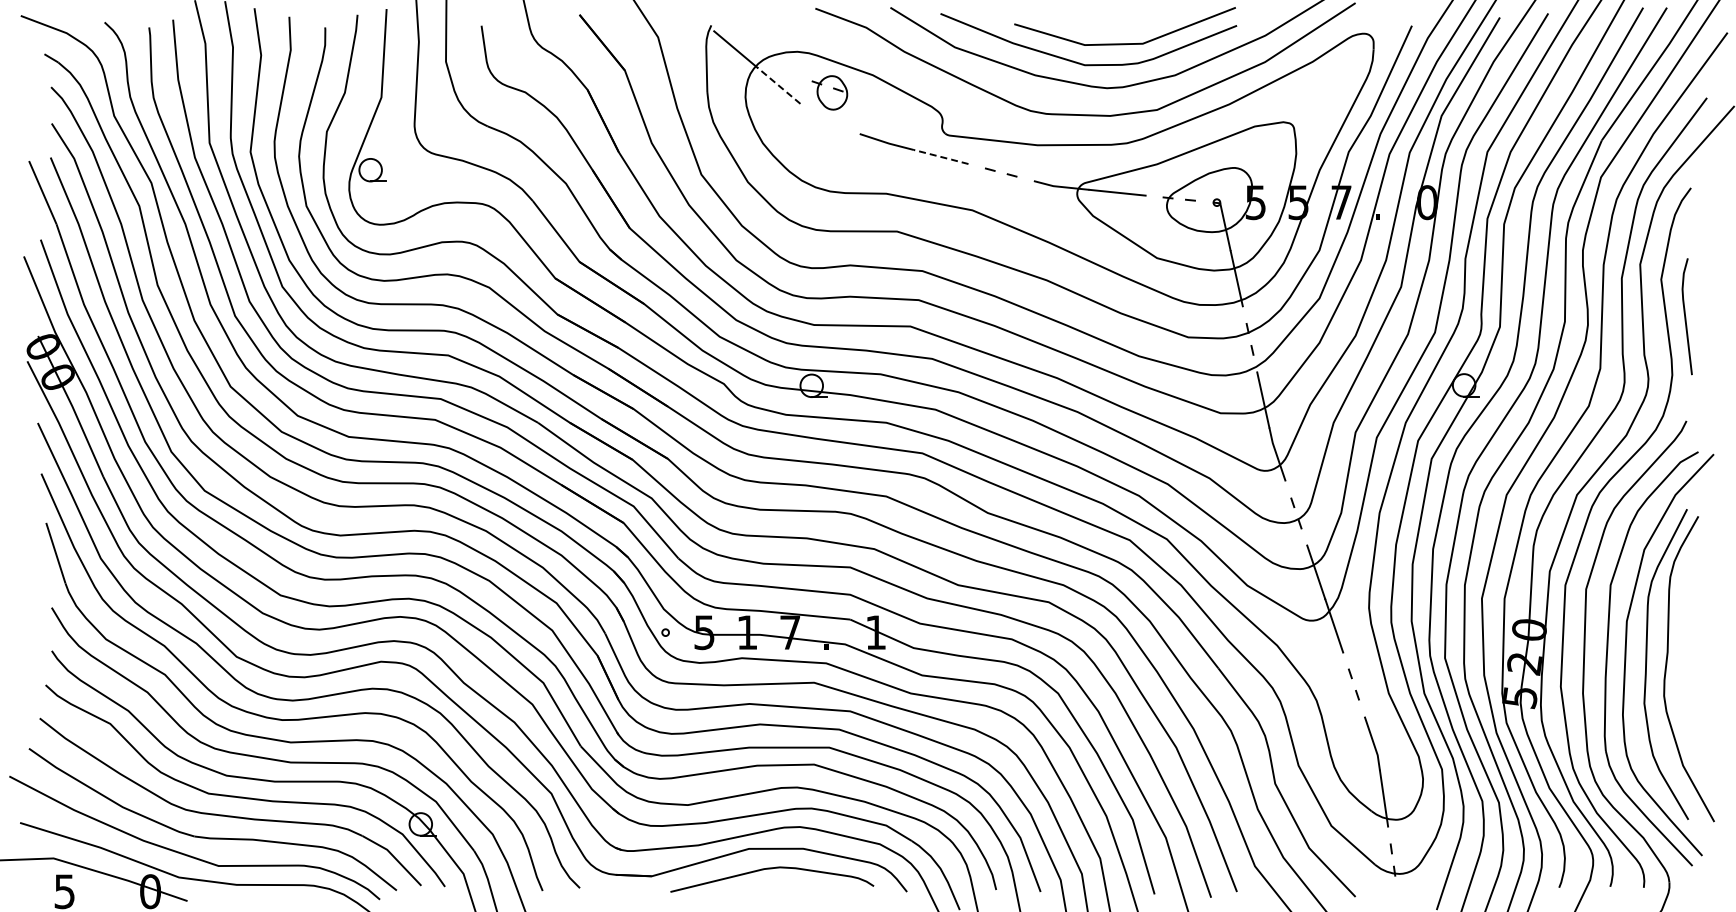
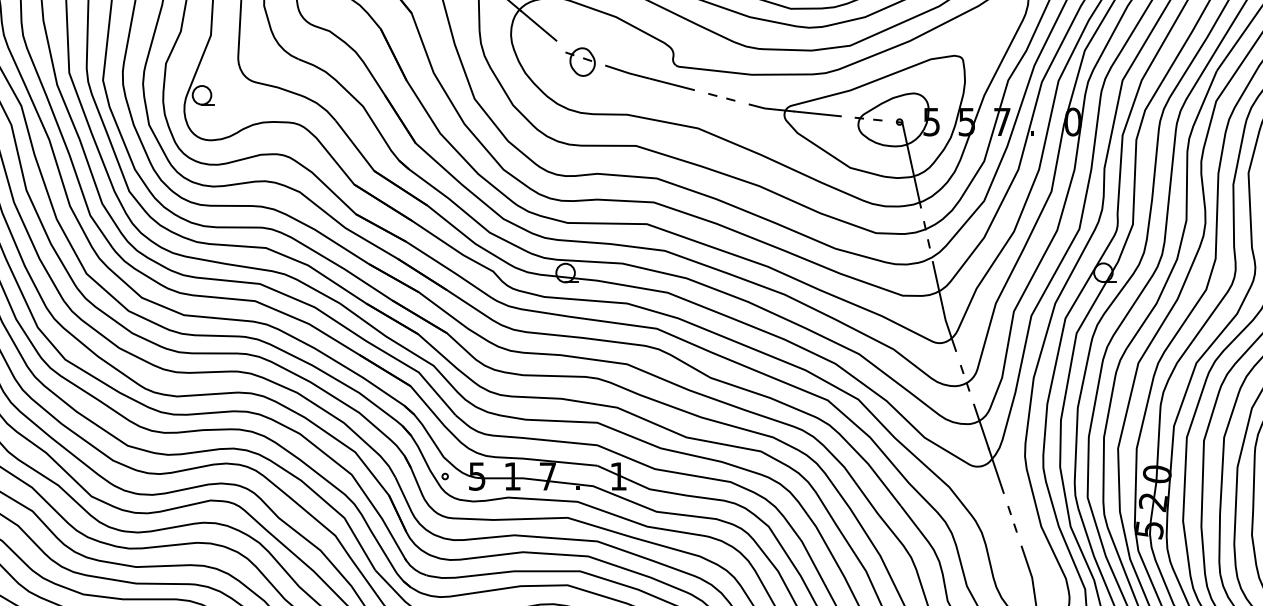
line: (778, 85) -> (538, 25), dashed -> solid
part: (829, 92) -> (580, 61), moved
line: (941, 157) -> (672, 84), dashed -> solid

